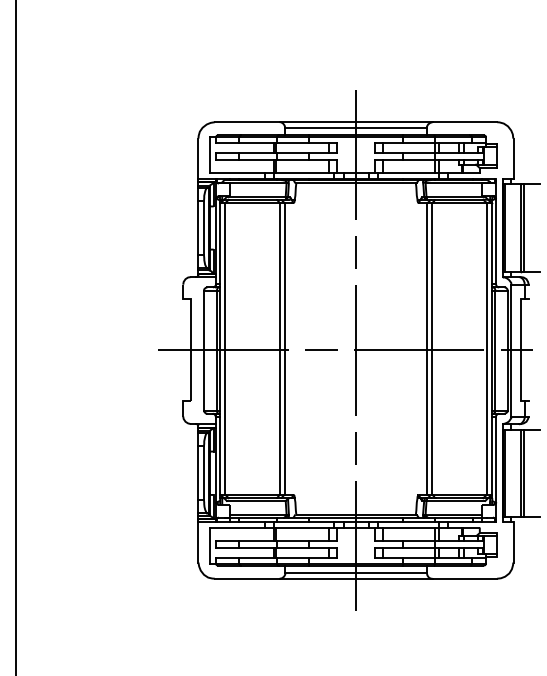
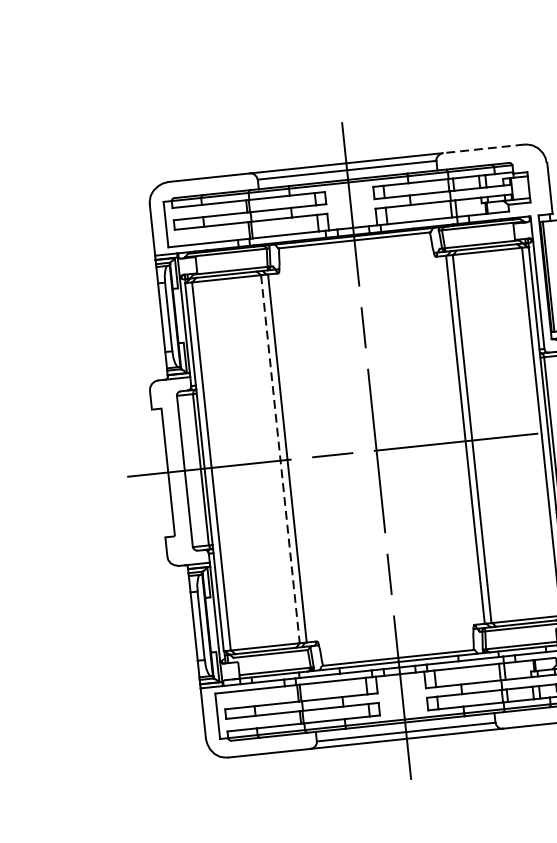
line: (464, 122) -> (483, 149), solid -> dashed
line: (279, 348) -> (279, 458), solid -> dashed

